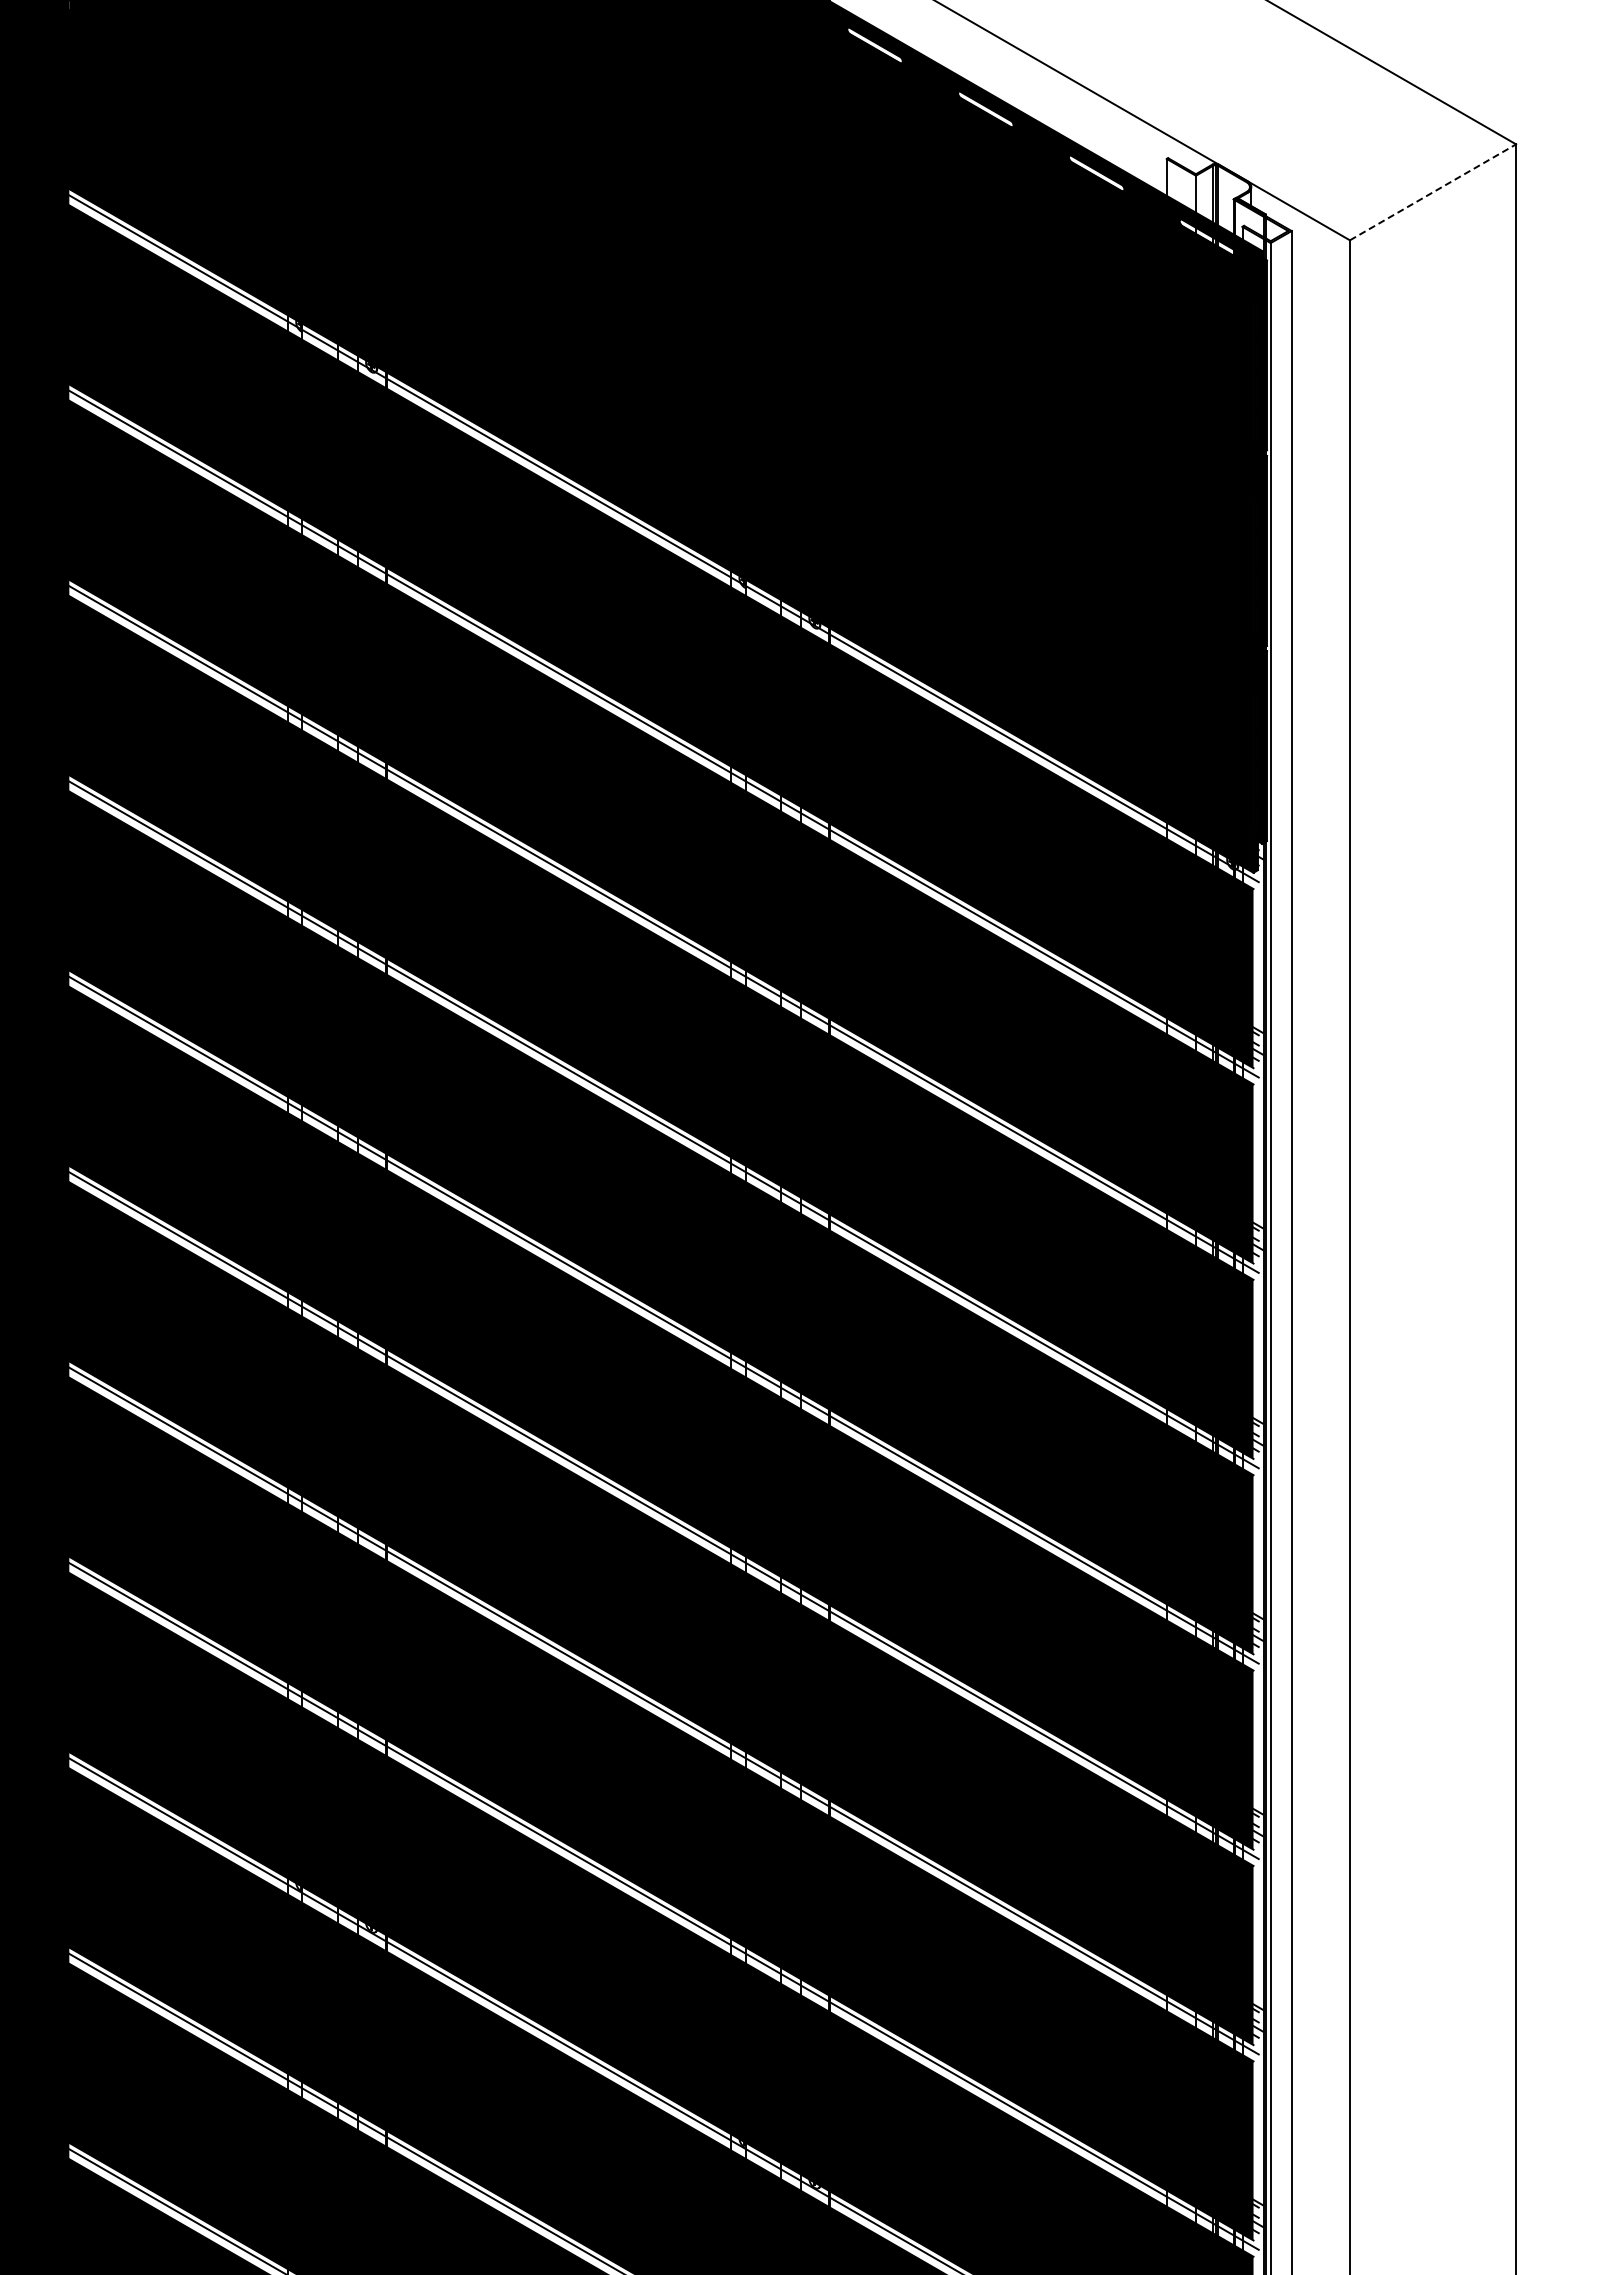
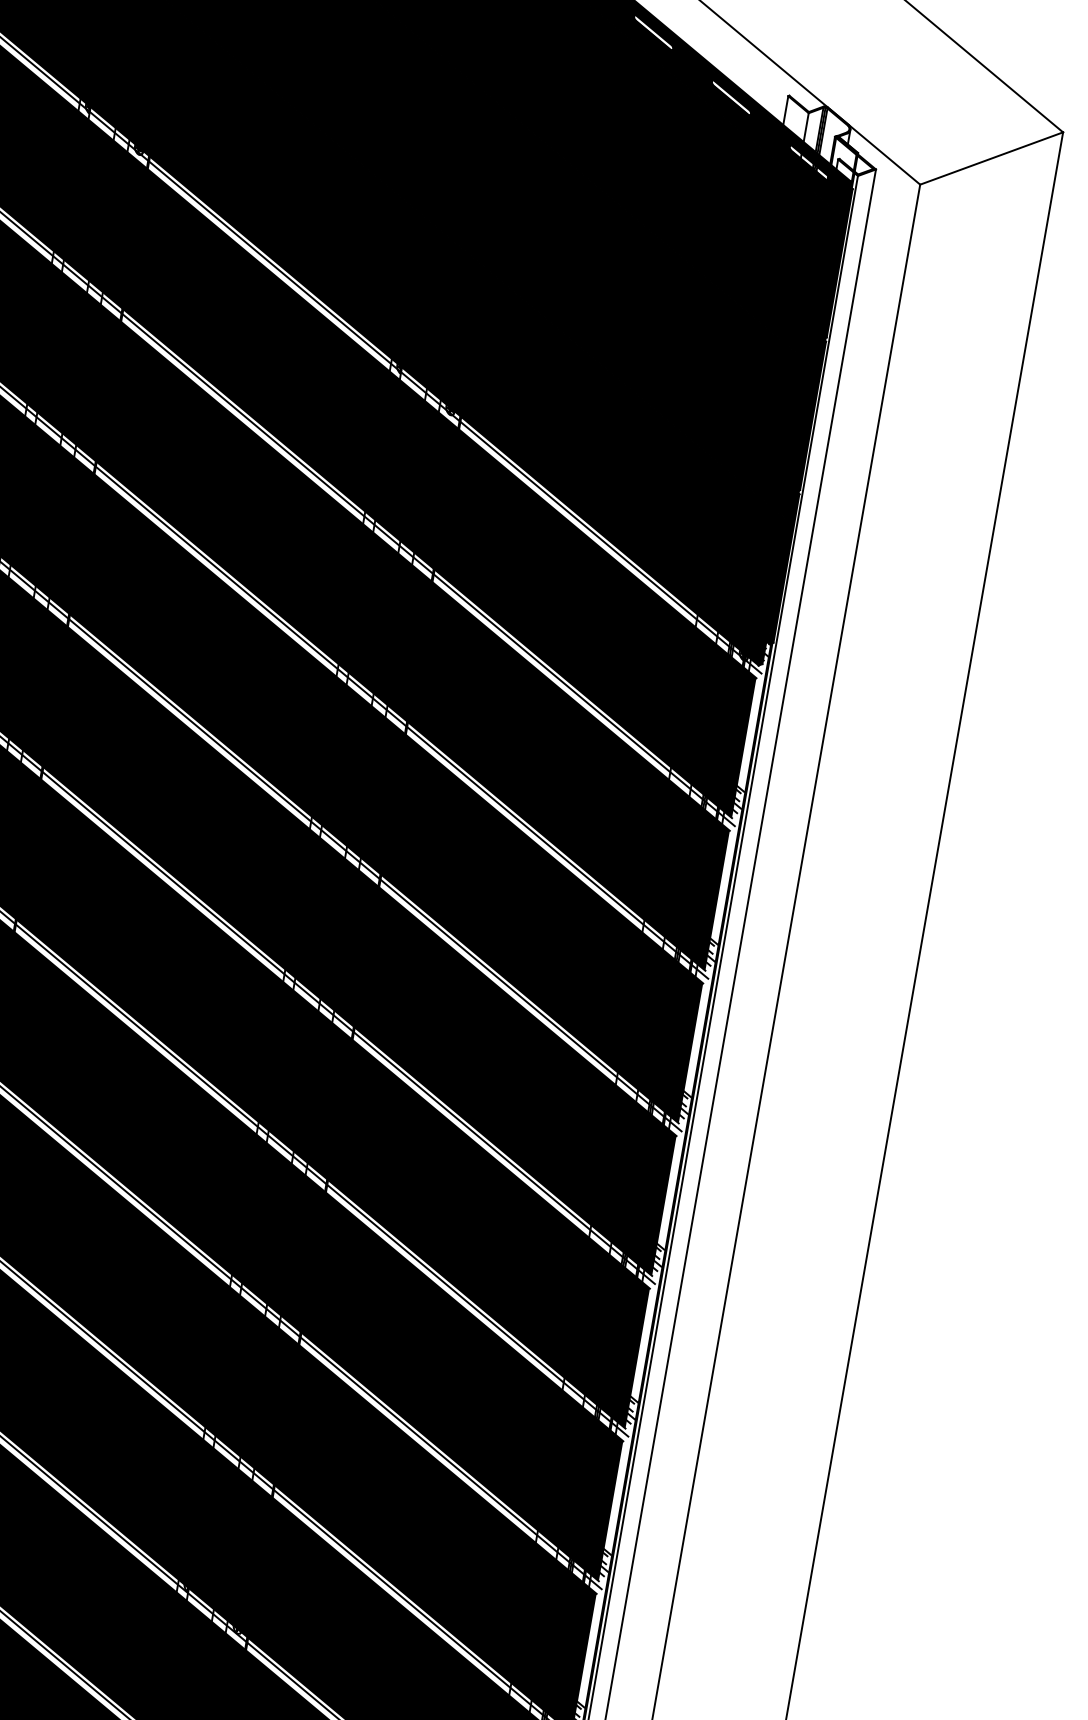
line: (1433, 192) -> (992, 158), dashed -> solid

